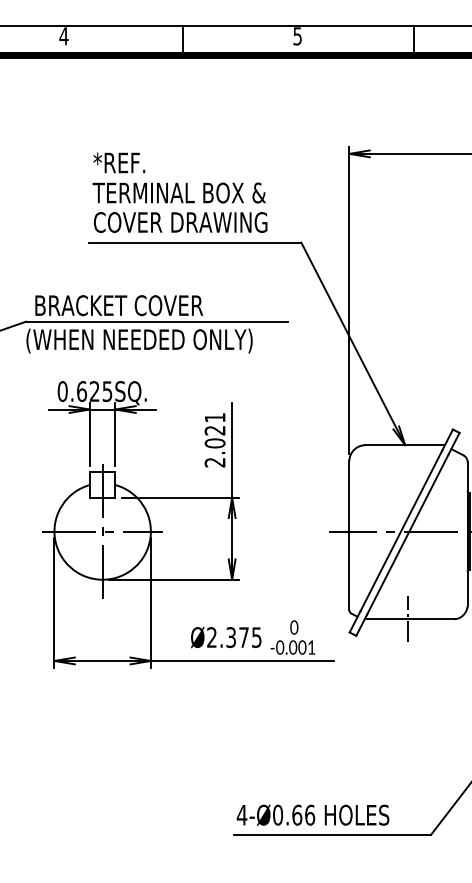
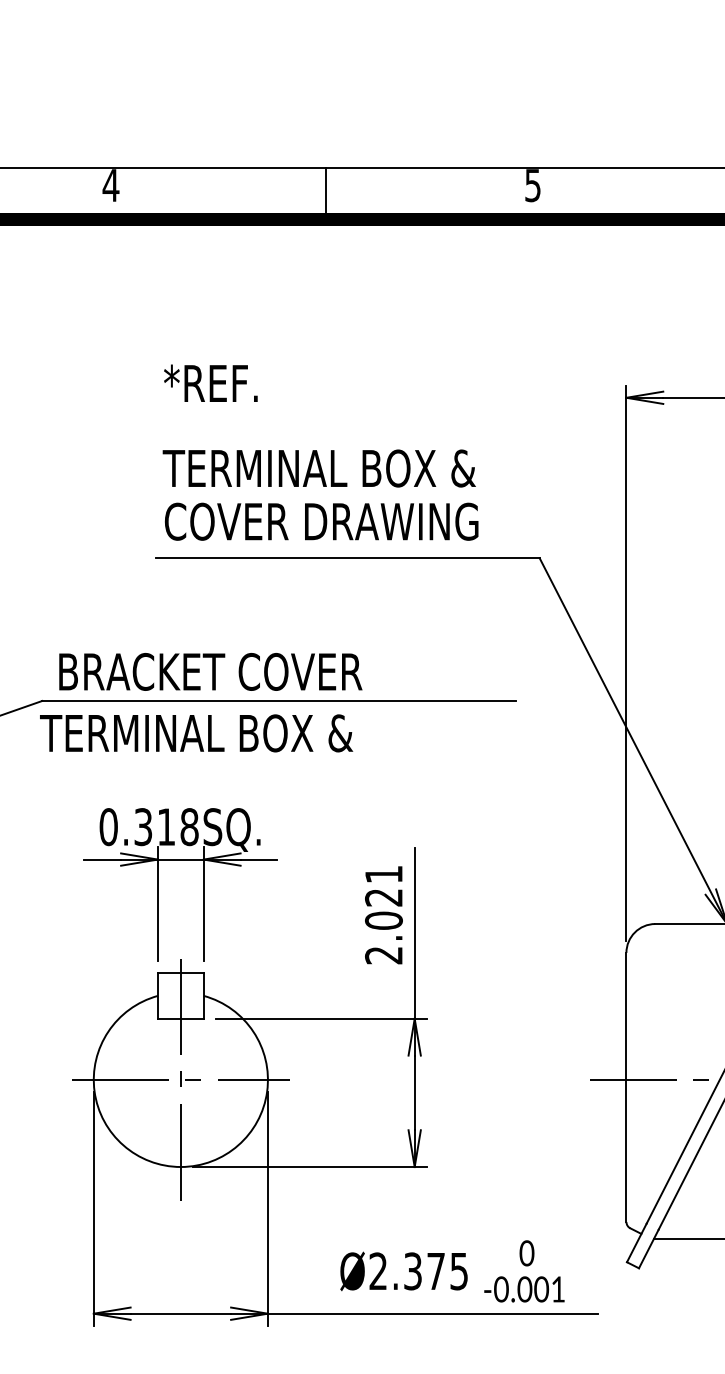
text: (119, 162) -> (211, 382), moved
text: (138, 340) -> (245, 734), (WHEN NEEDED ONLY) -> TERMINAL BOX &
text: (94, 391) -> (166, 826), 0.625SQ. -> 0.318SQ.

